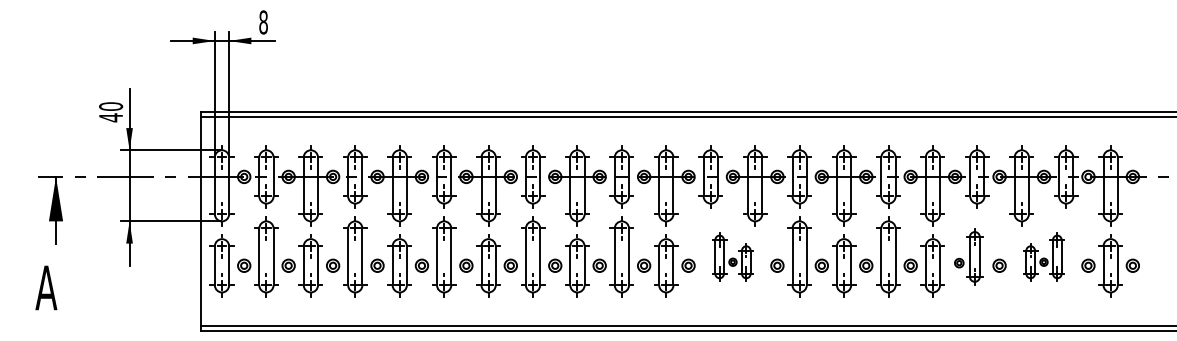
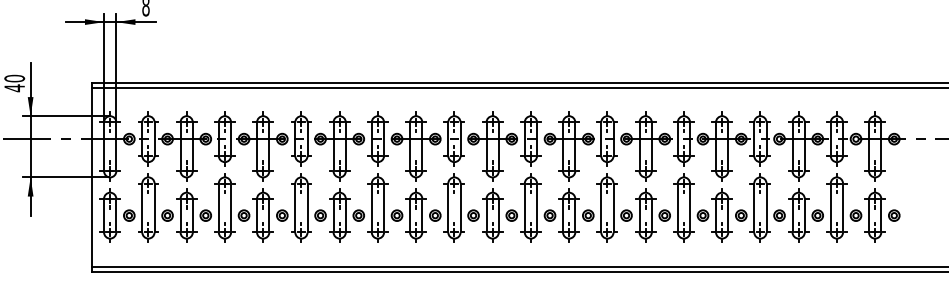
part: (732, 256) -> (549, 207), size x1.67
part: (968, 256) -> (752, 207), size x1.43
part: (1043, 256) -> (817, 207), size x1.67

